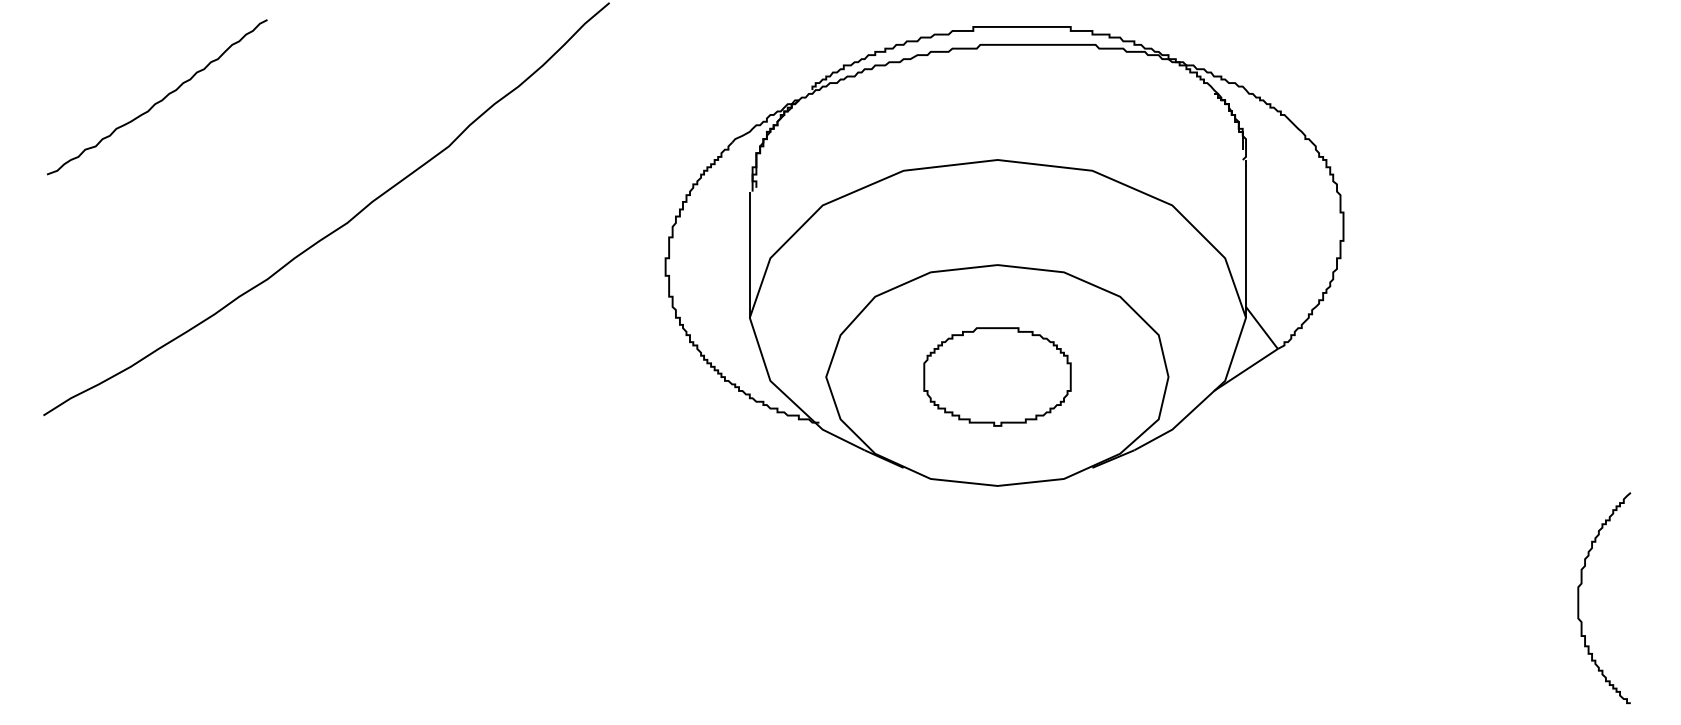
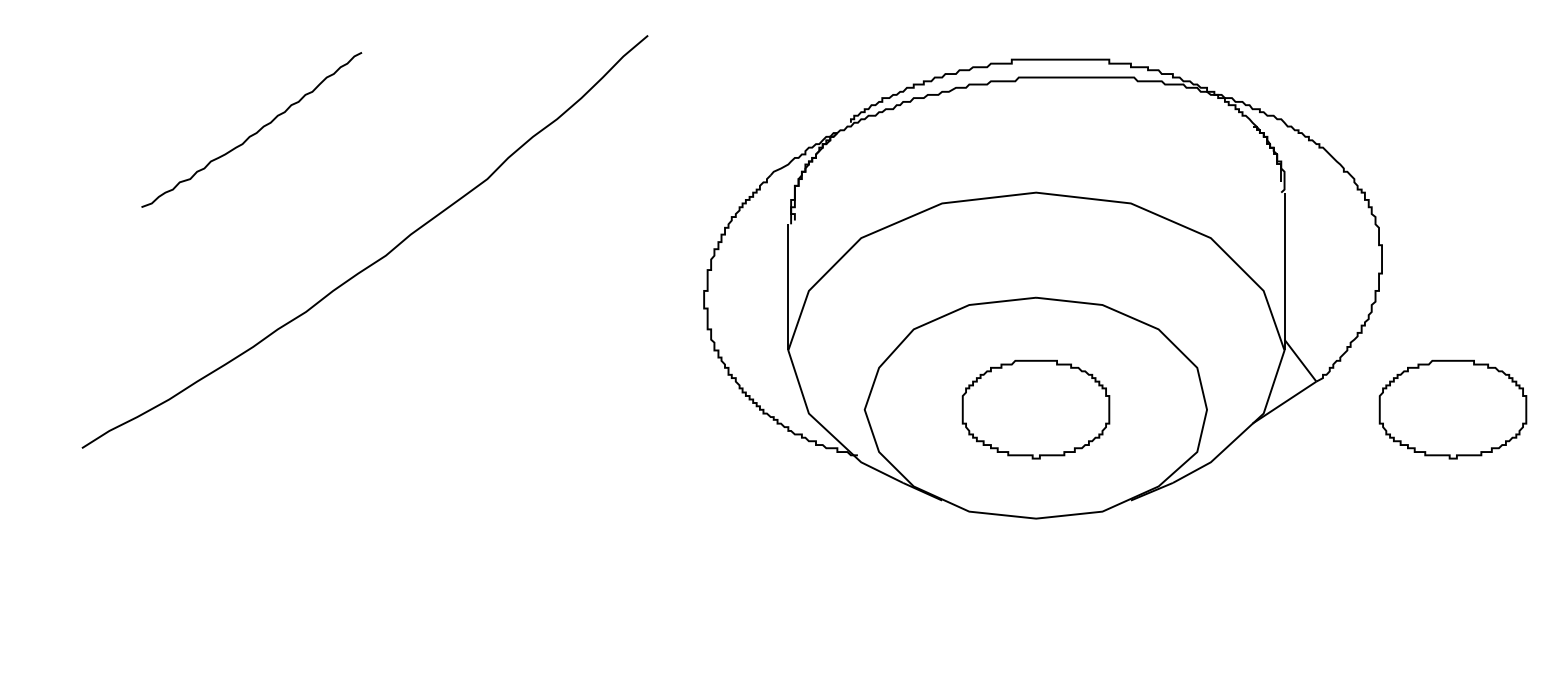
curve: (159, 100) -> (254, 133), moved
part: (1414, 376) -> (1453, 409), added

